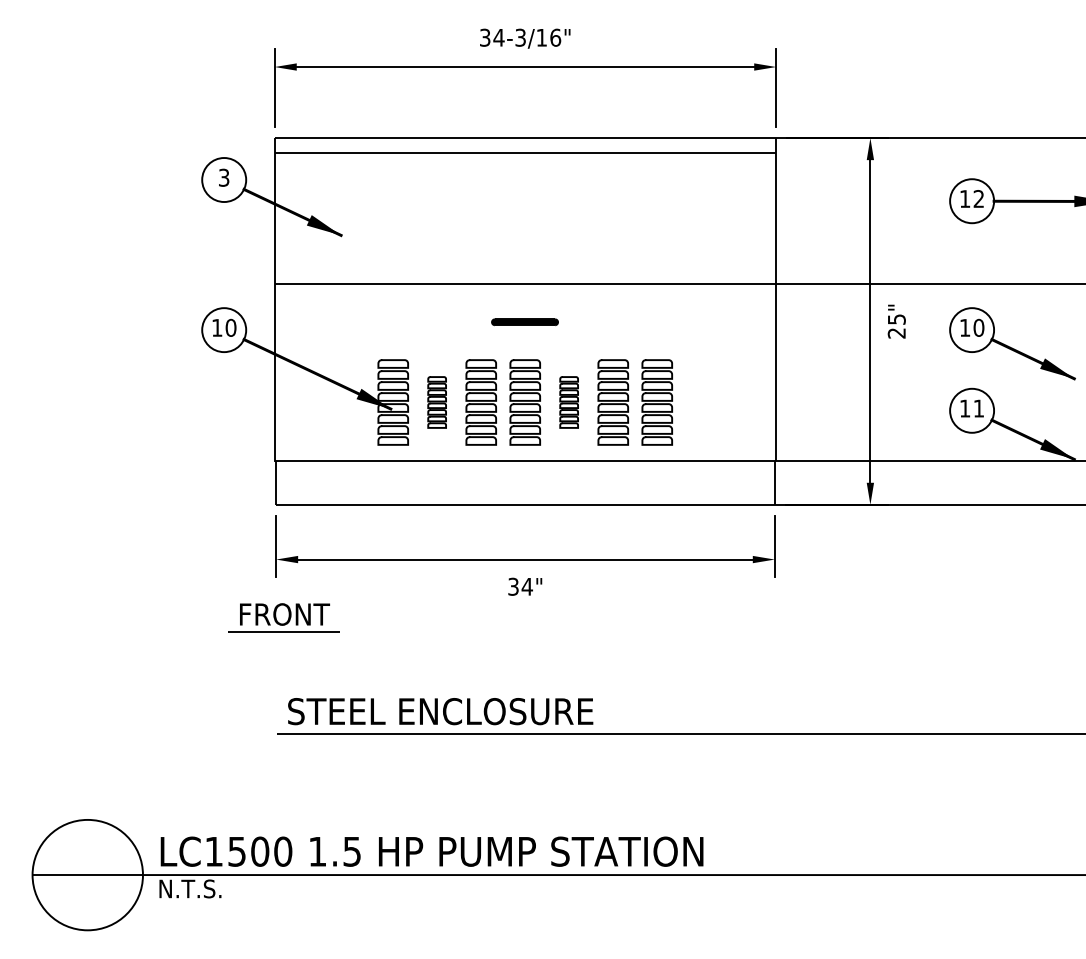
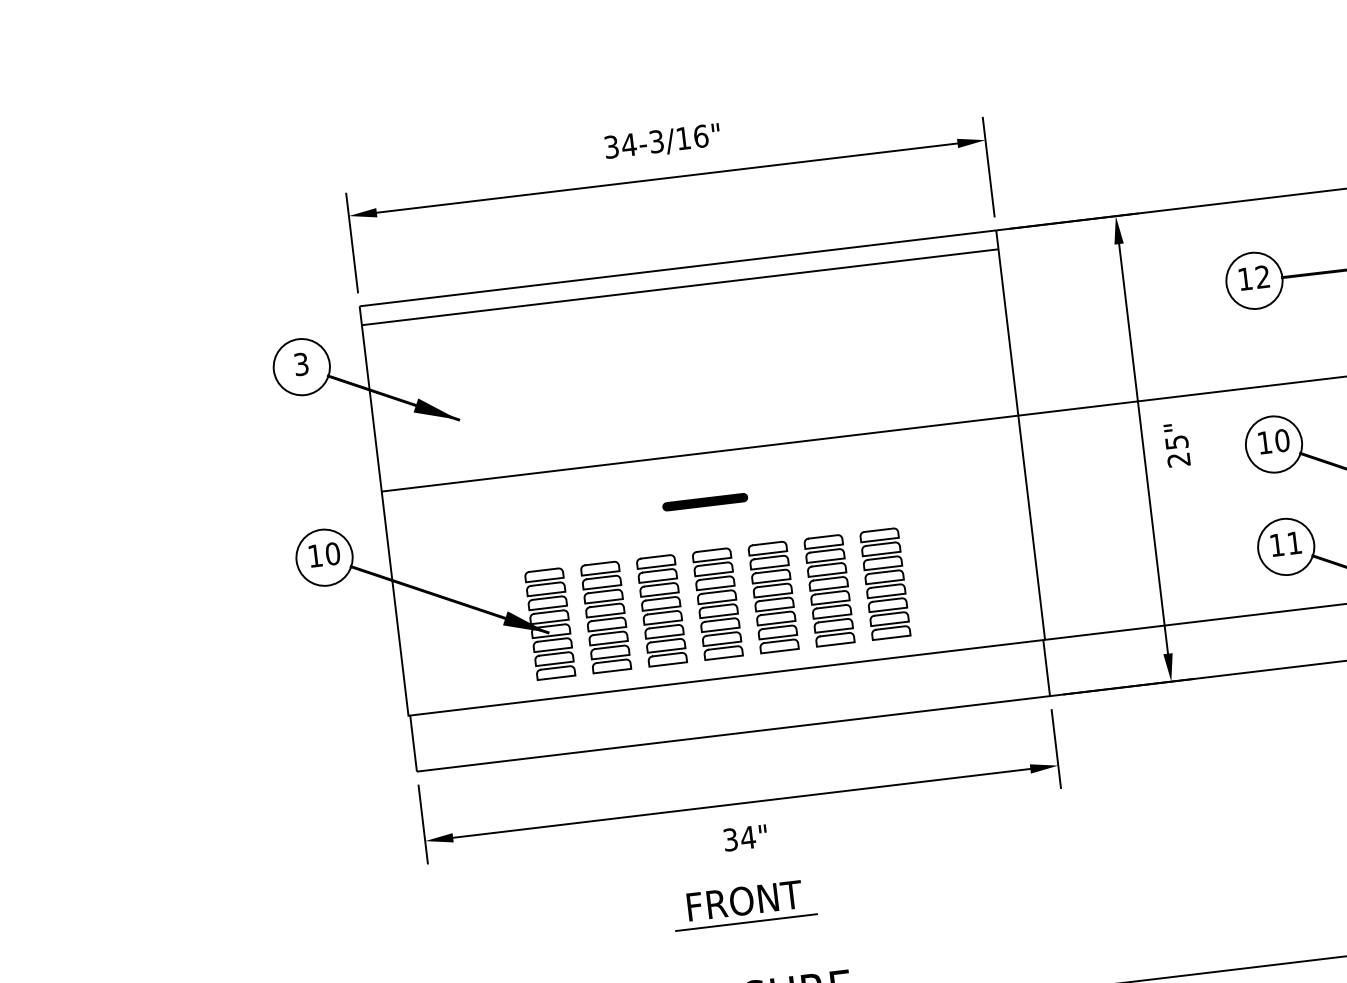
part: (436, 402) -> (605, 617), size x1.67
part: (568, 402) -> (772, 597), size x1.67
part: (283, 617) -> (743, 904), moved

